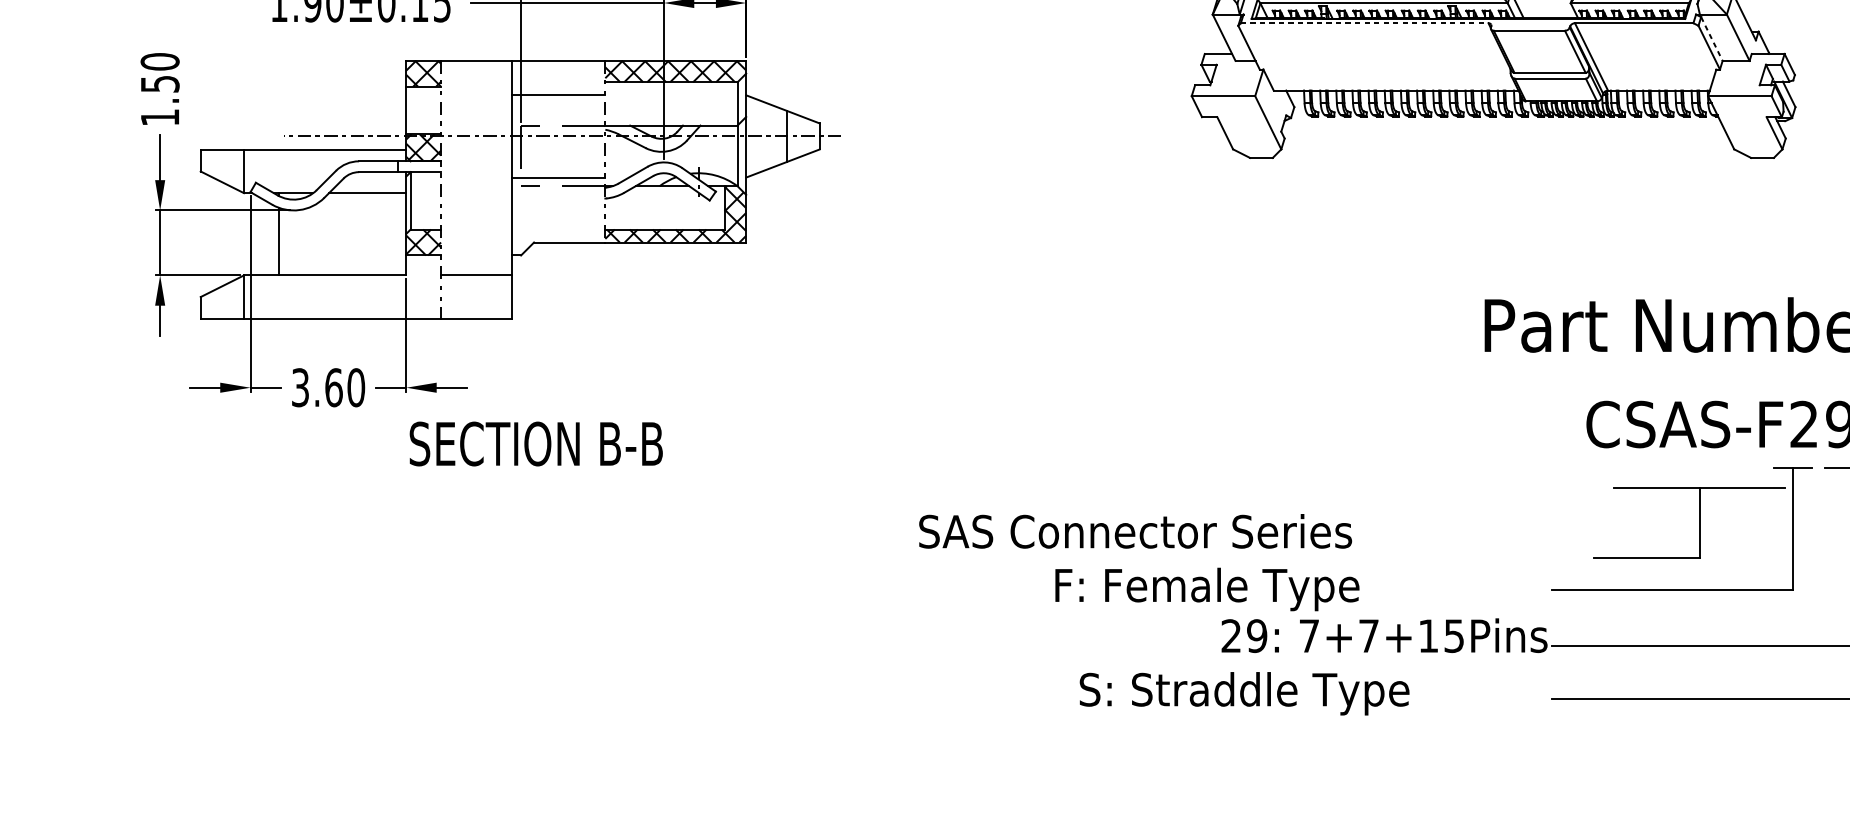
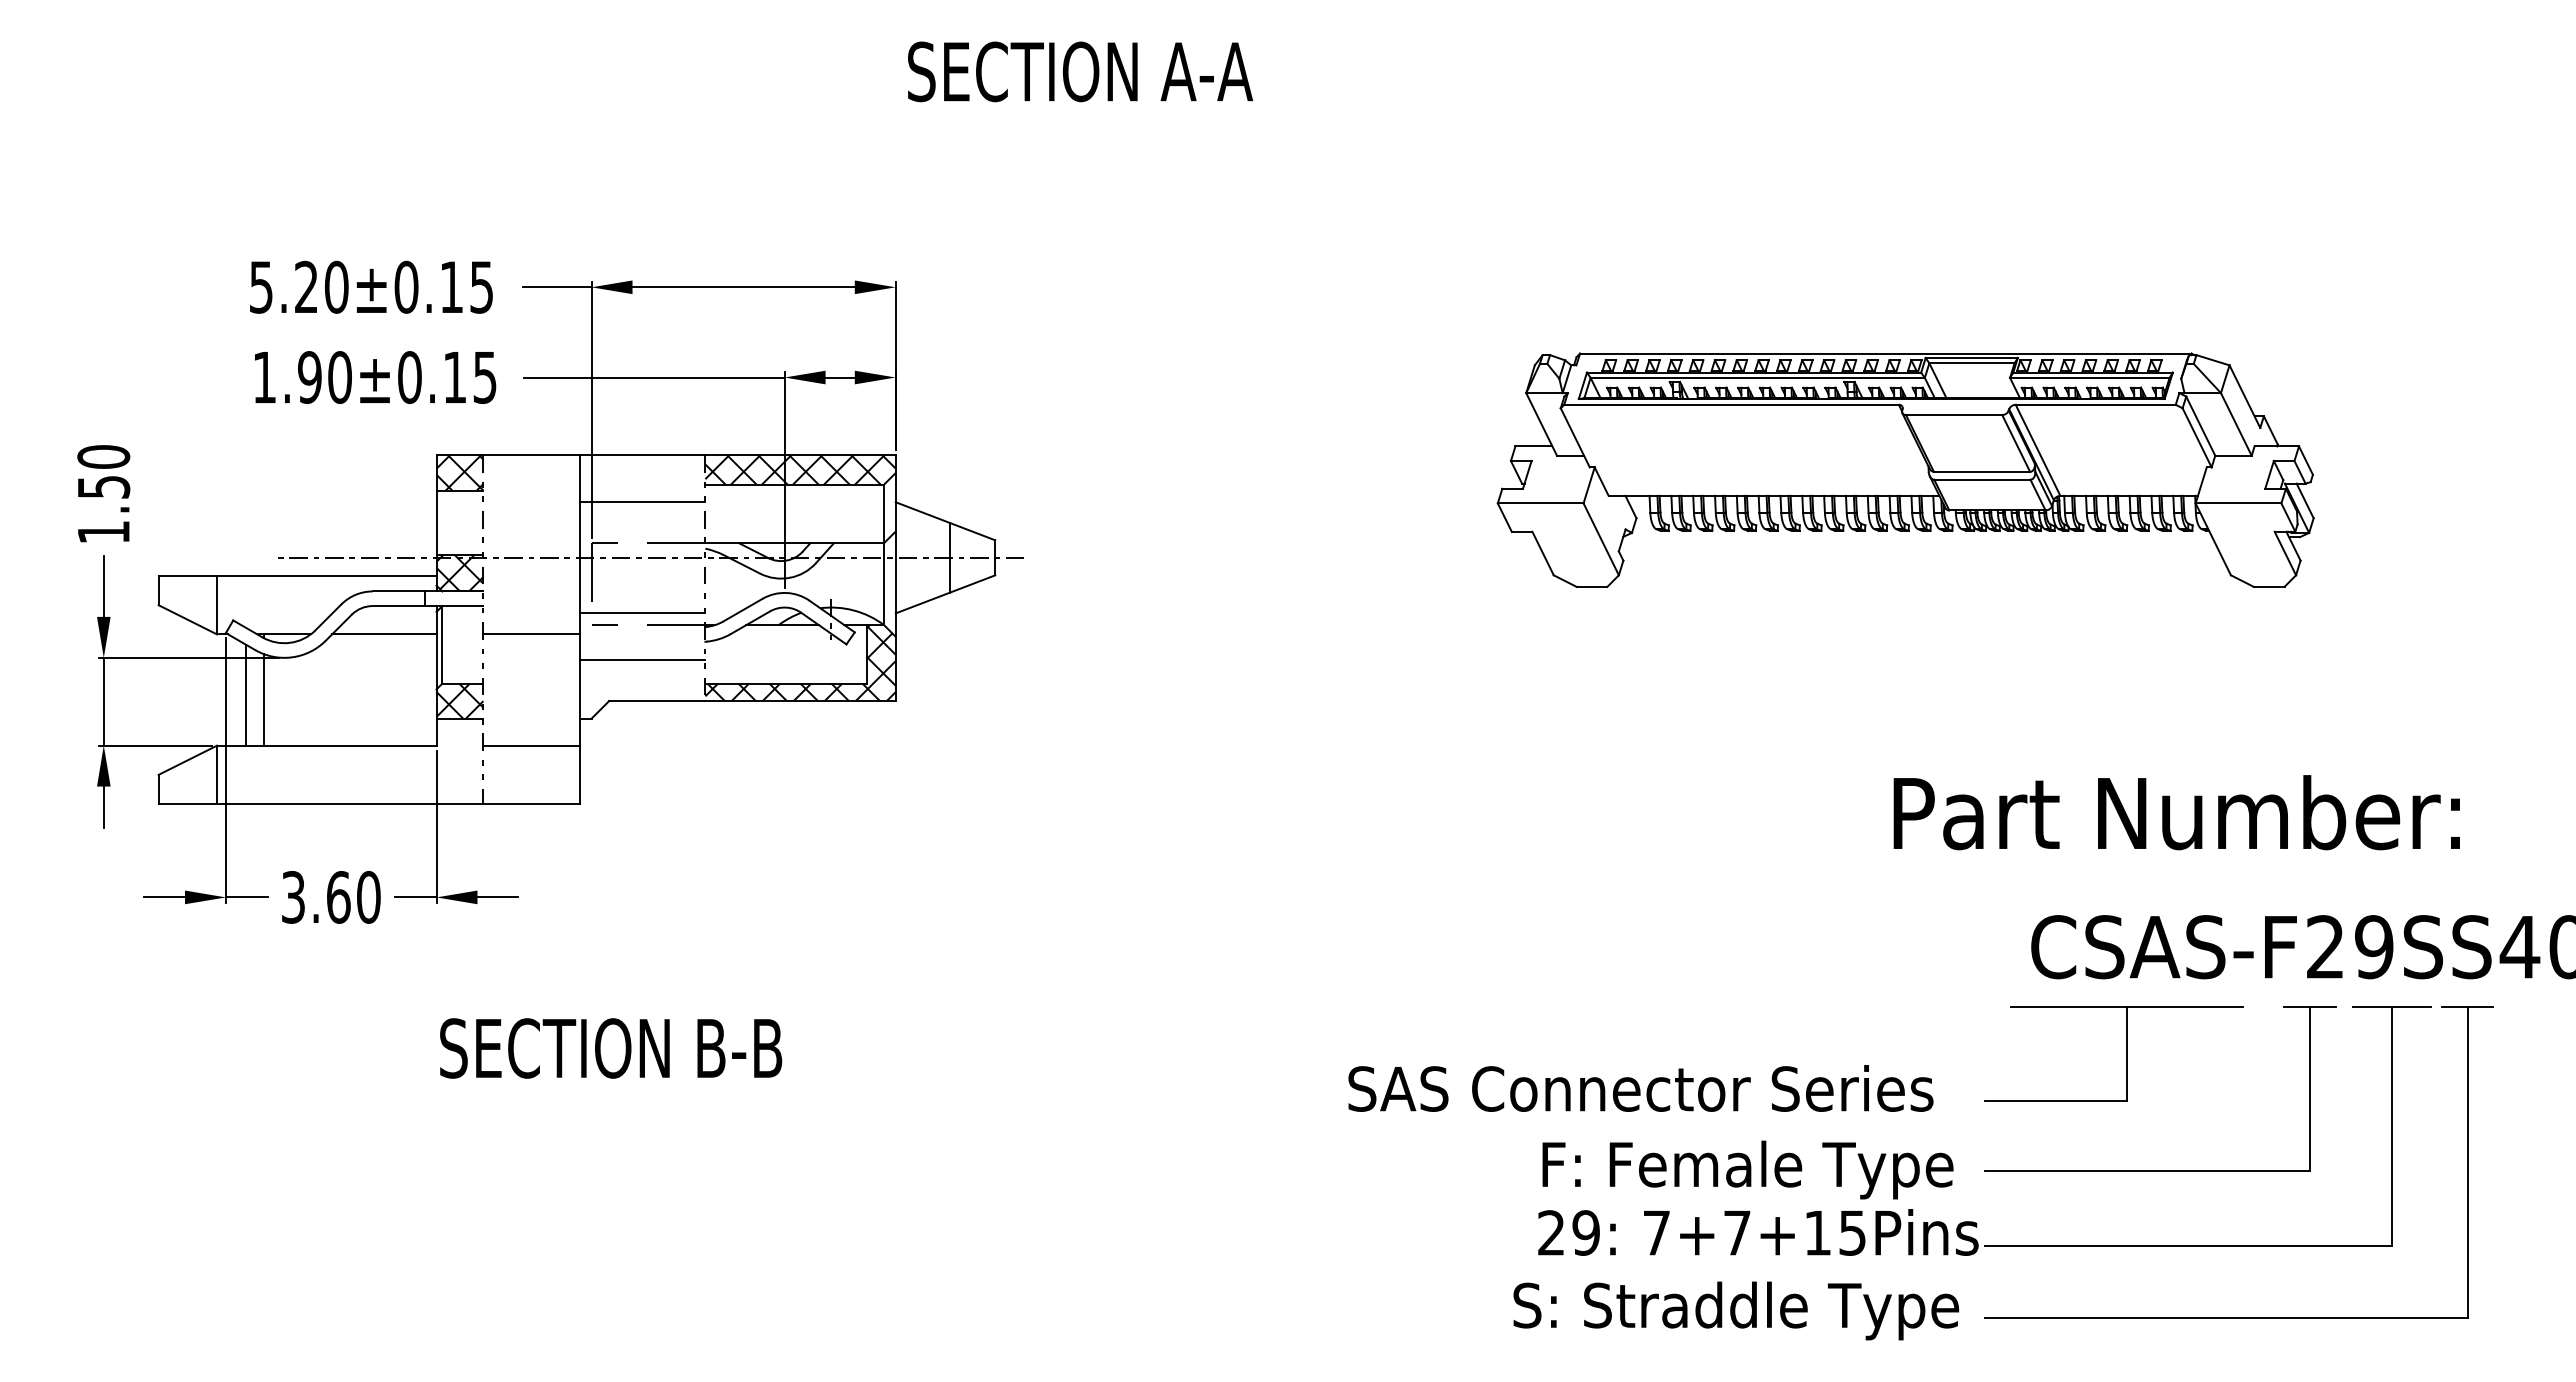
line: (1365, 22) -> (1732, 404), dashed -> solid
line: (1711, 39) -> (2200, 426), dashed -> solid
line: (476, 193) -> (531, 634), added
line: (558, 212) -> (642, 660), added
line: (265, 237) -> (246, 694), added
text: (536, 444) -> (611, 1048), moved
part: (1699, 523) -> (2126, 1053), moved
text: (1135, 531) -> (1640, 1088), moved
text: (1207, 589) -> (1747, 1169), moved
text: (1244, 693) -> (1736, 1310), moved

